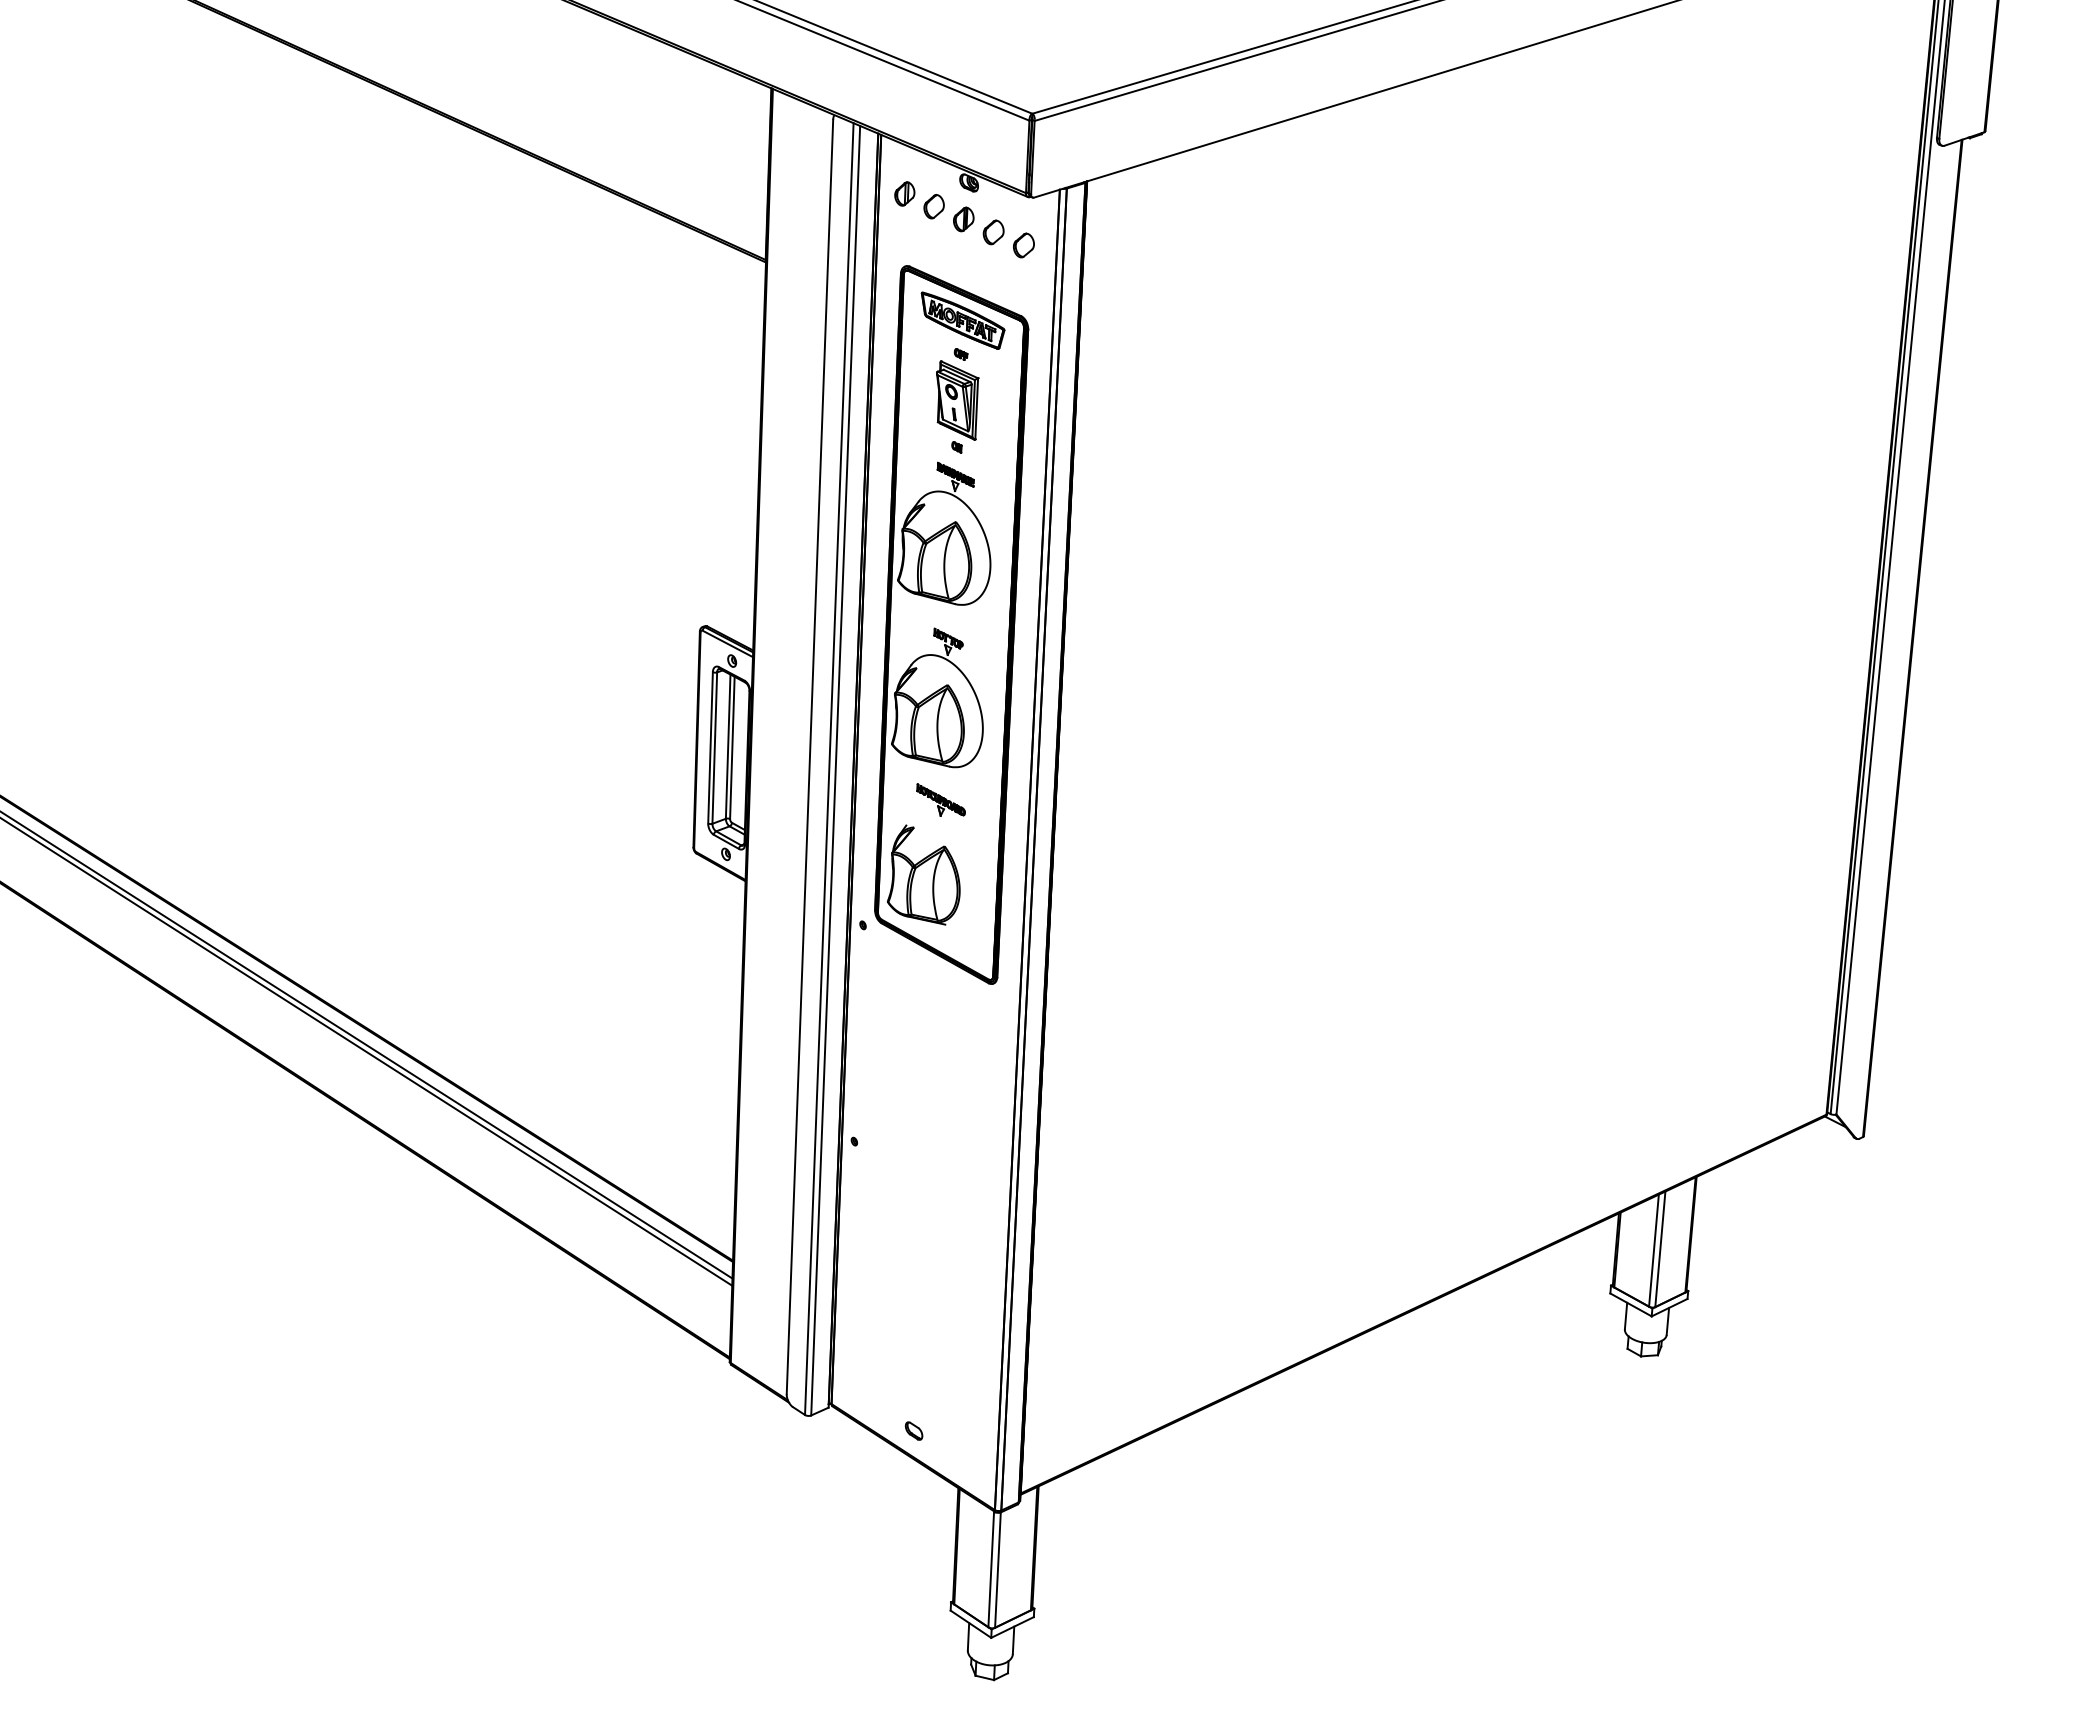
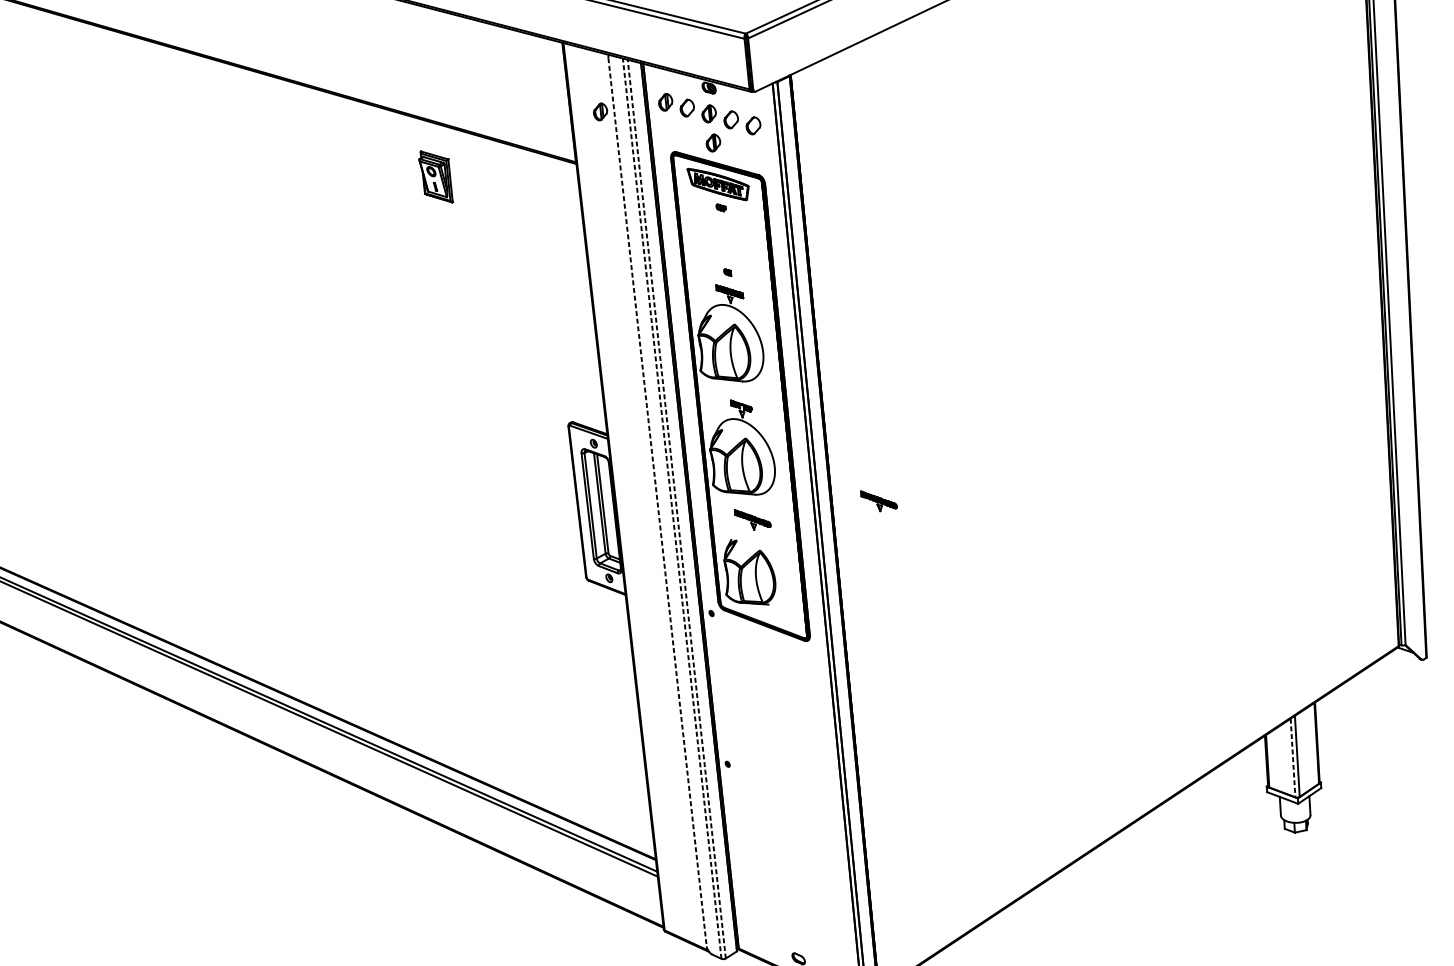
part: (810, 193) -> (600, 111), added
part: (963, 261) -> (713, 143), added
part: (957, 400) -> (436, 176), moved
line: (809, 757) -> (657, 502), solid -> dashed
line: (829, 768) -> (672, 508), solid -> dashed
line: (835, 770) -> (676, 509), solid -> dashed
part: (1122, 799) -> (878, 499), added
line: (1653, 1251) -> (1292, 758), solid -> dashed

